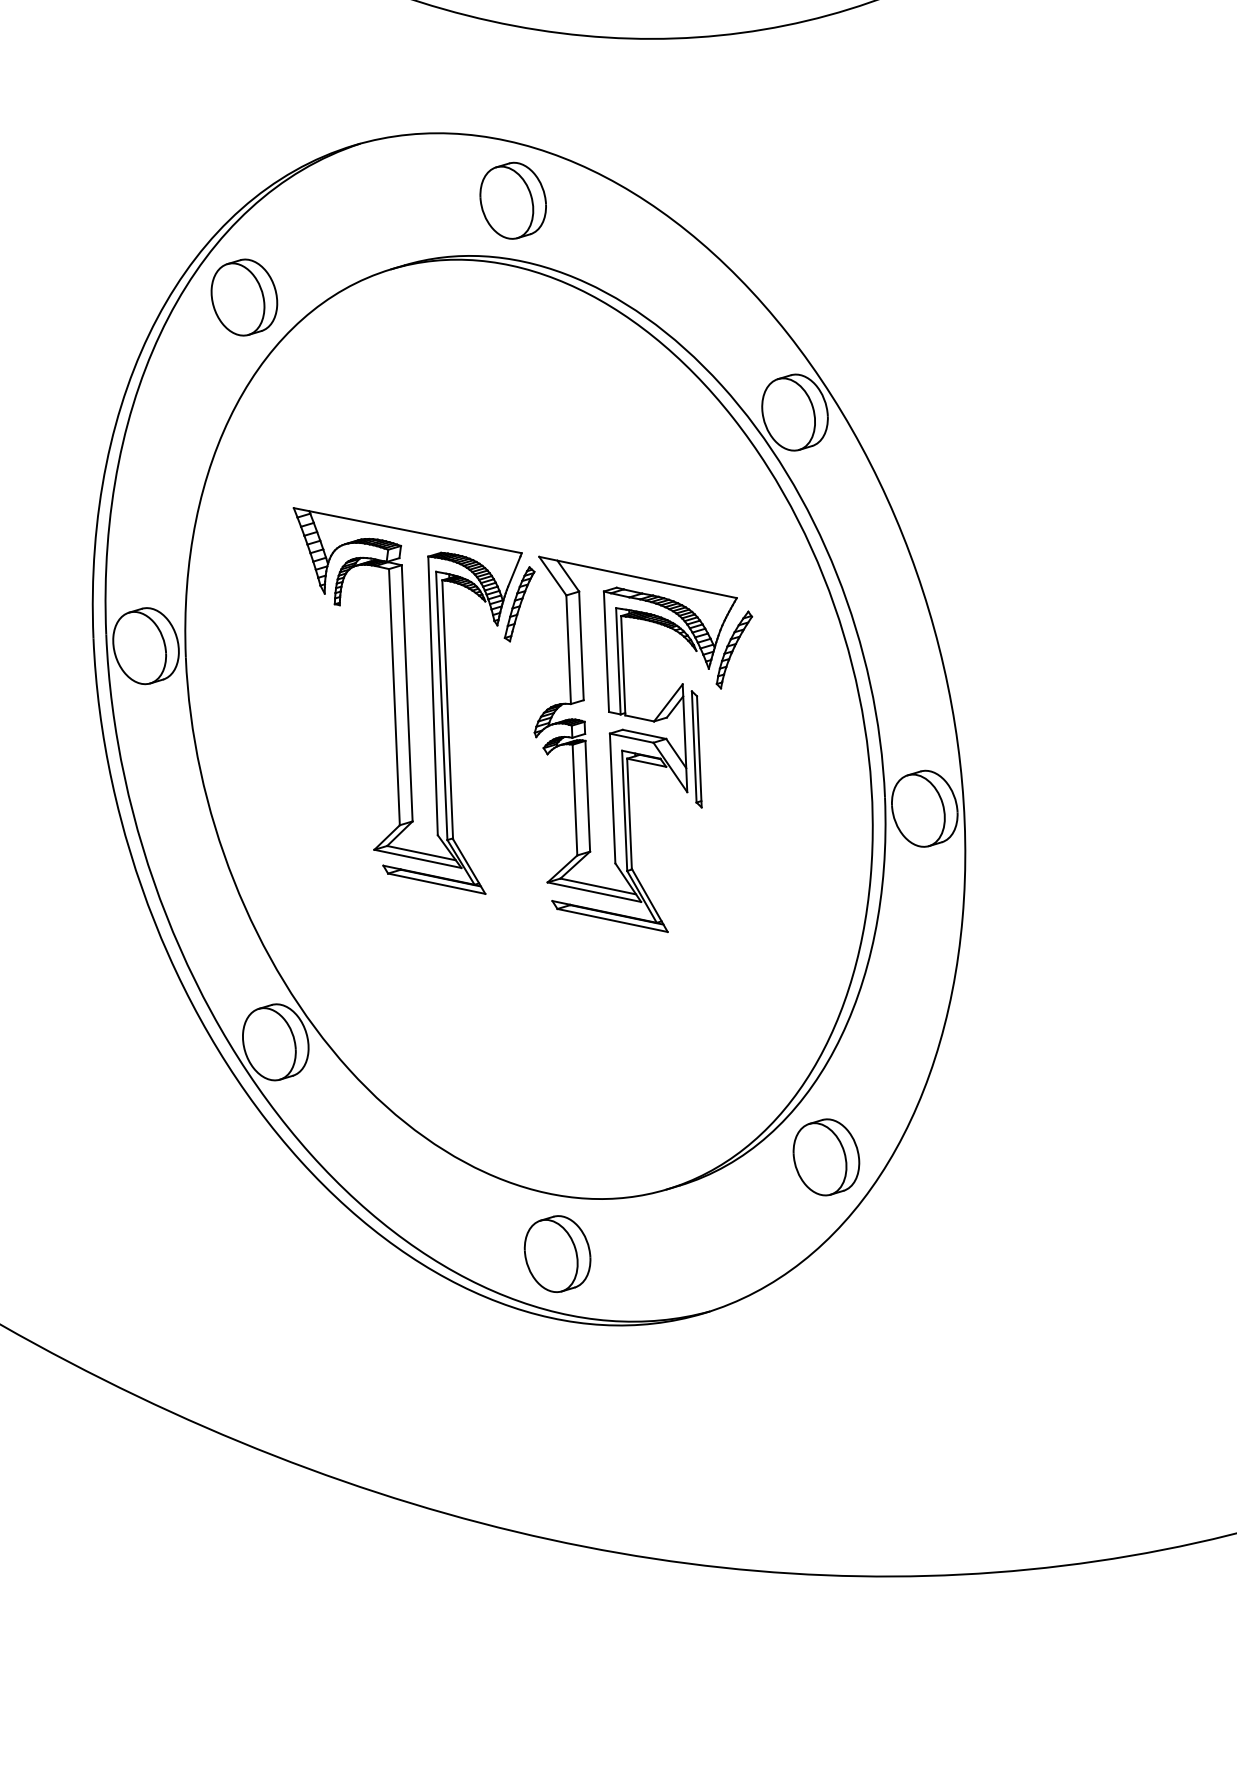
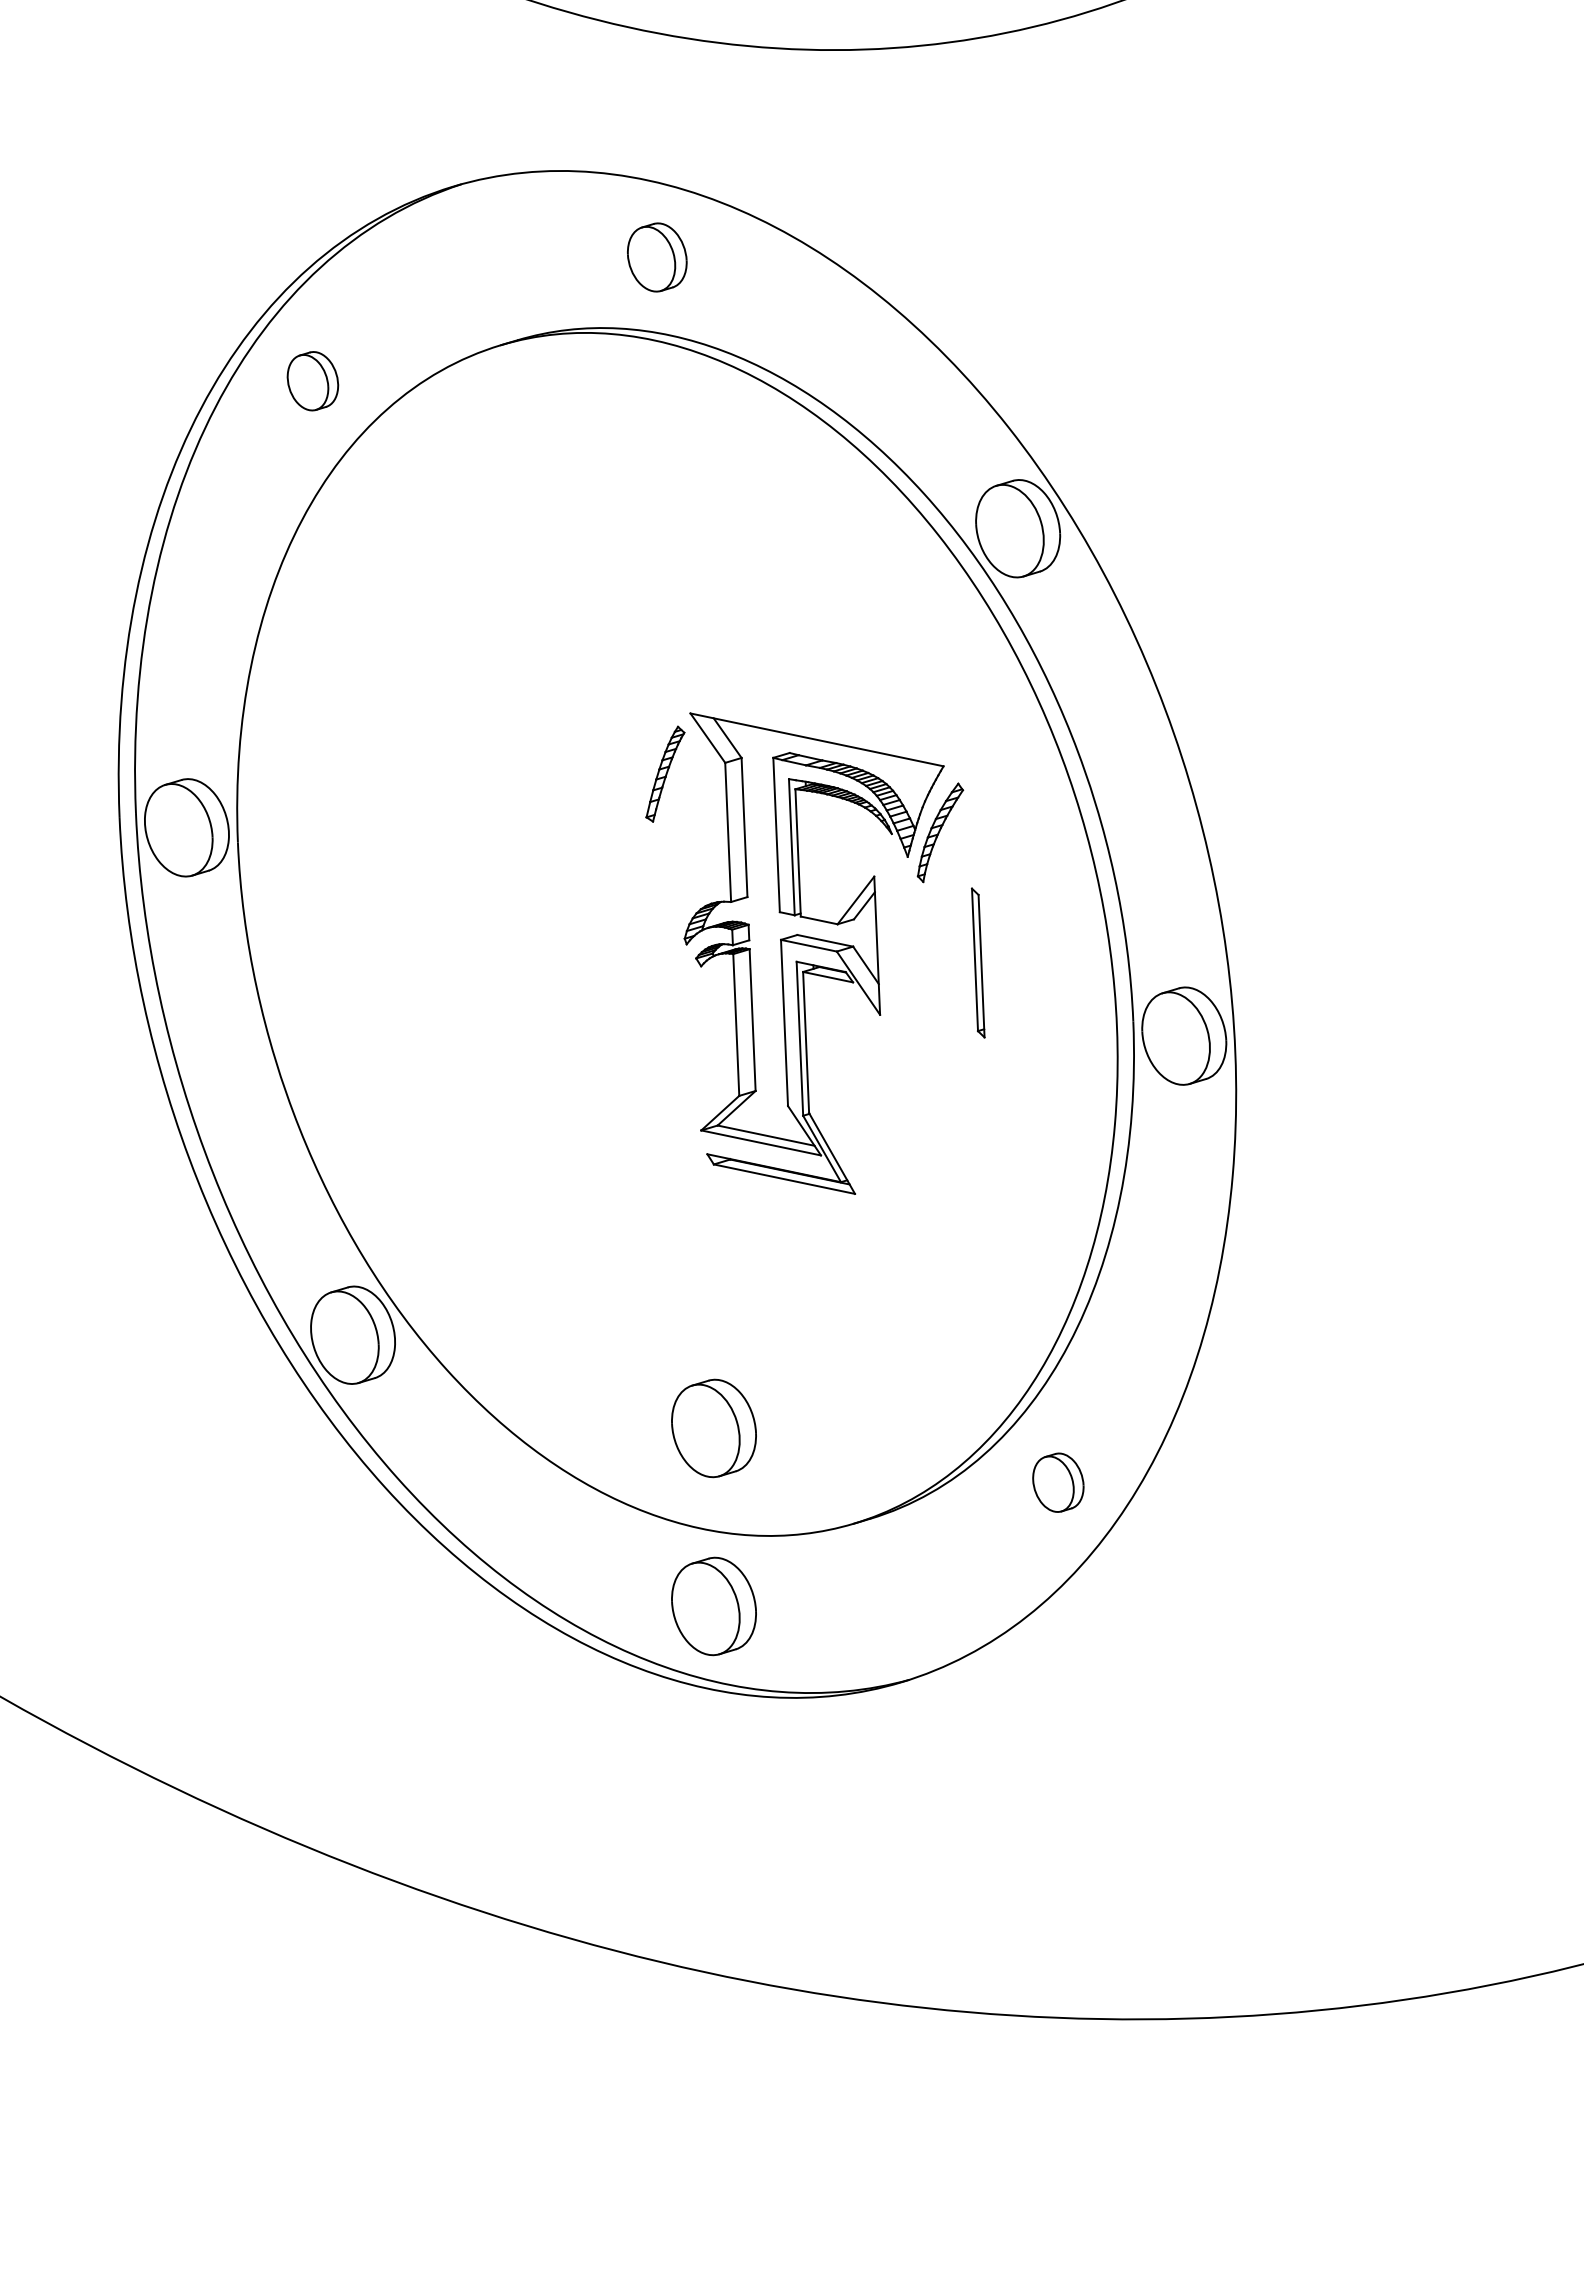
part: (513, 200) -> (657, 257), size x0.7
part: (244, 296) -> (312, 380), size x0.6
part: (408, 701) -> (522, 898), removed
part: (696, 748) -> (978, 962), moved
part: (557, 1115) -> (713, 1428), added
part: (826, 1157) -> (1058, 1482), size x0.6

